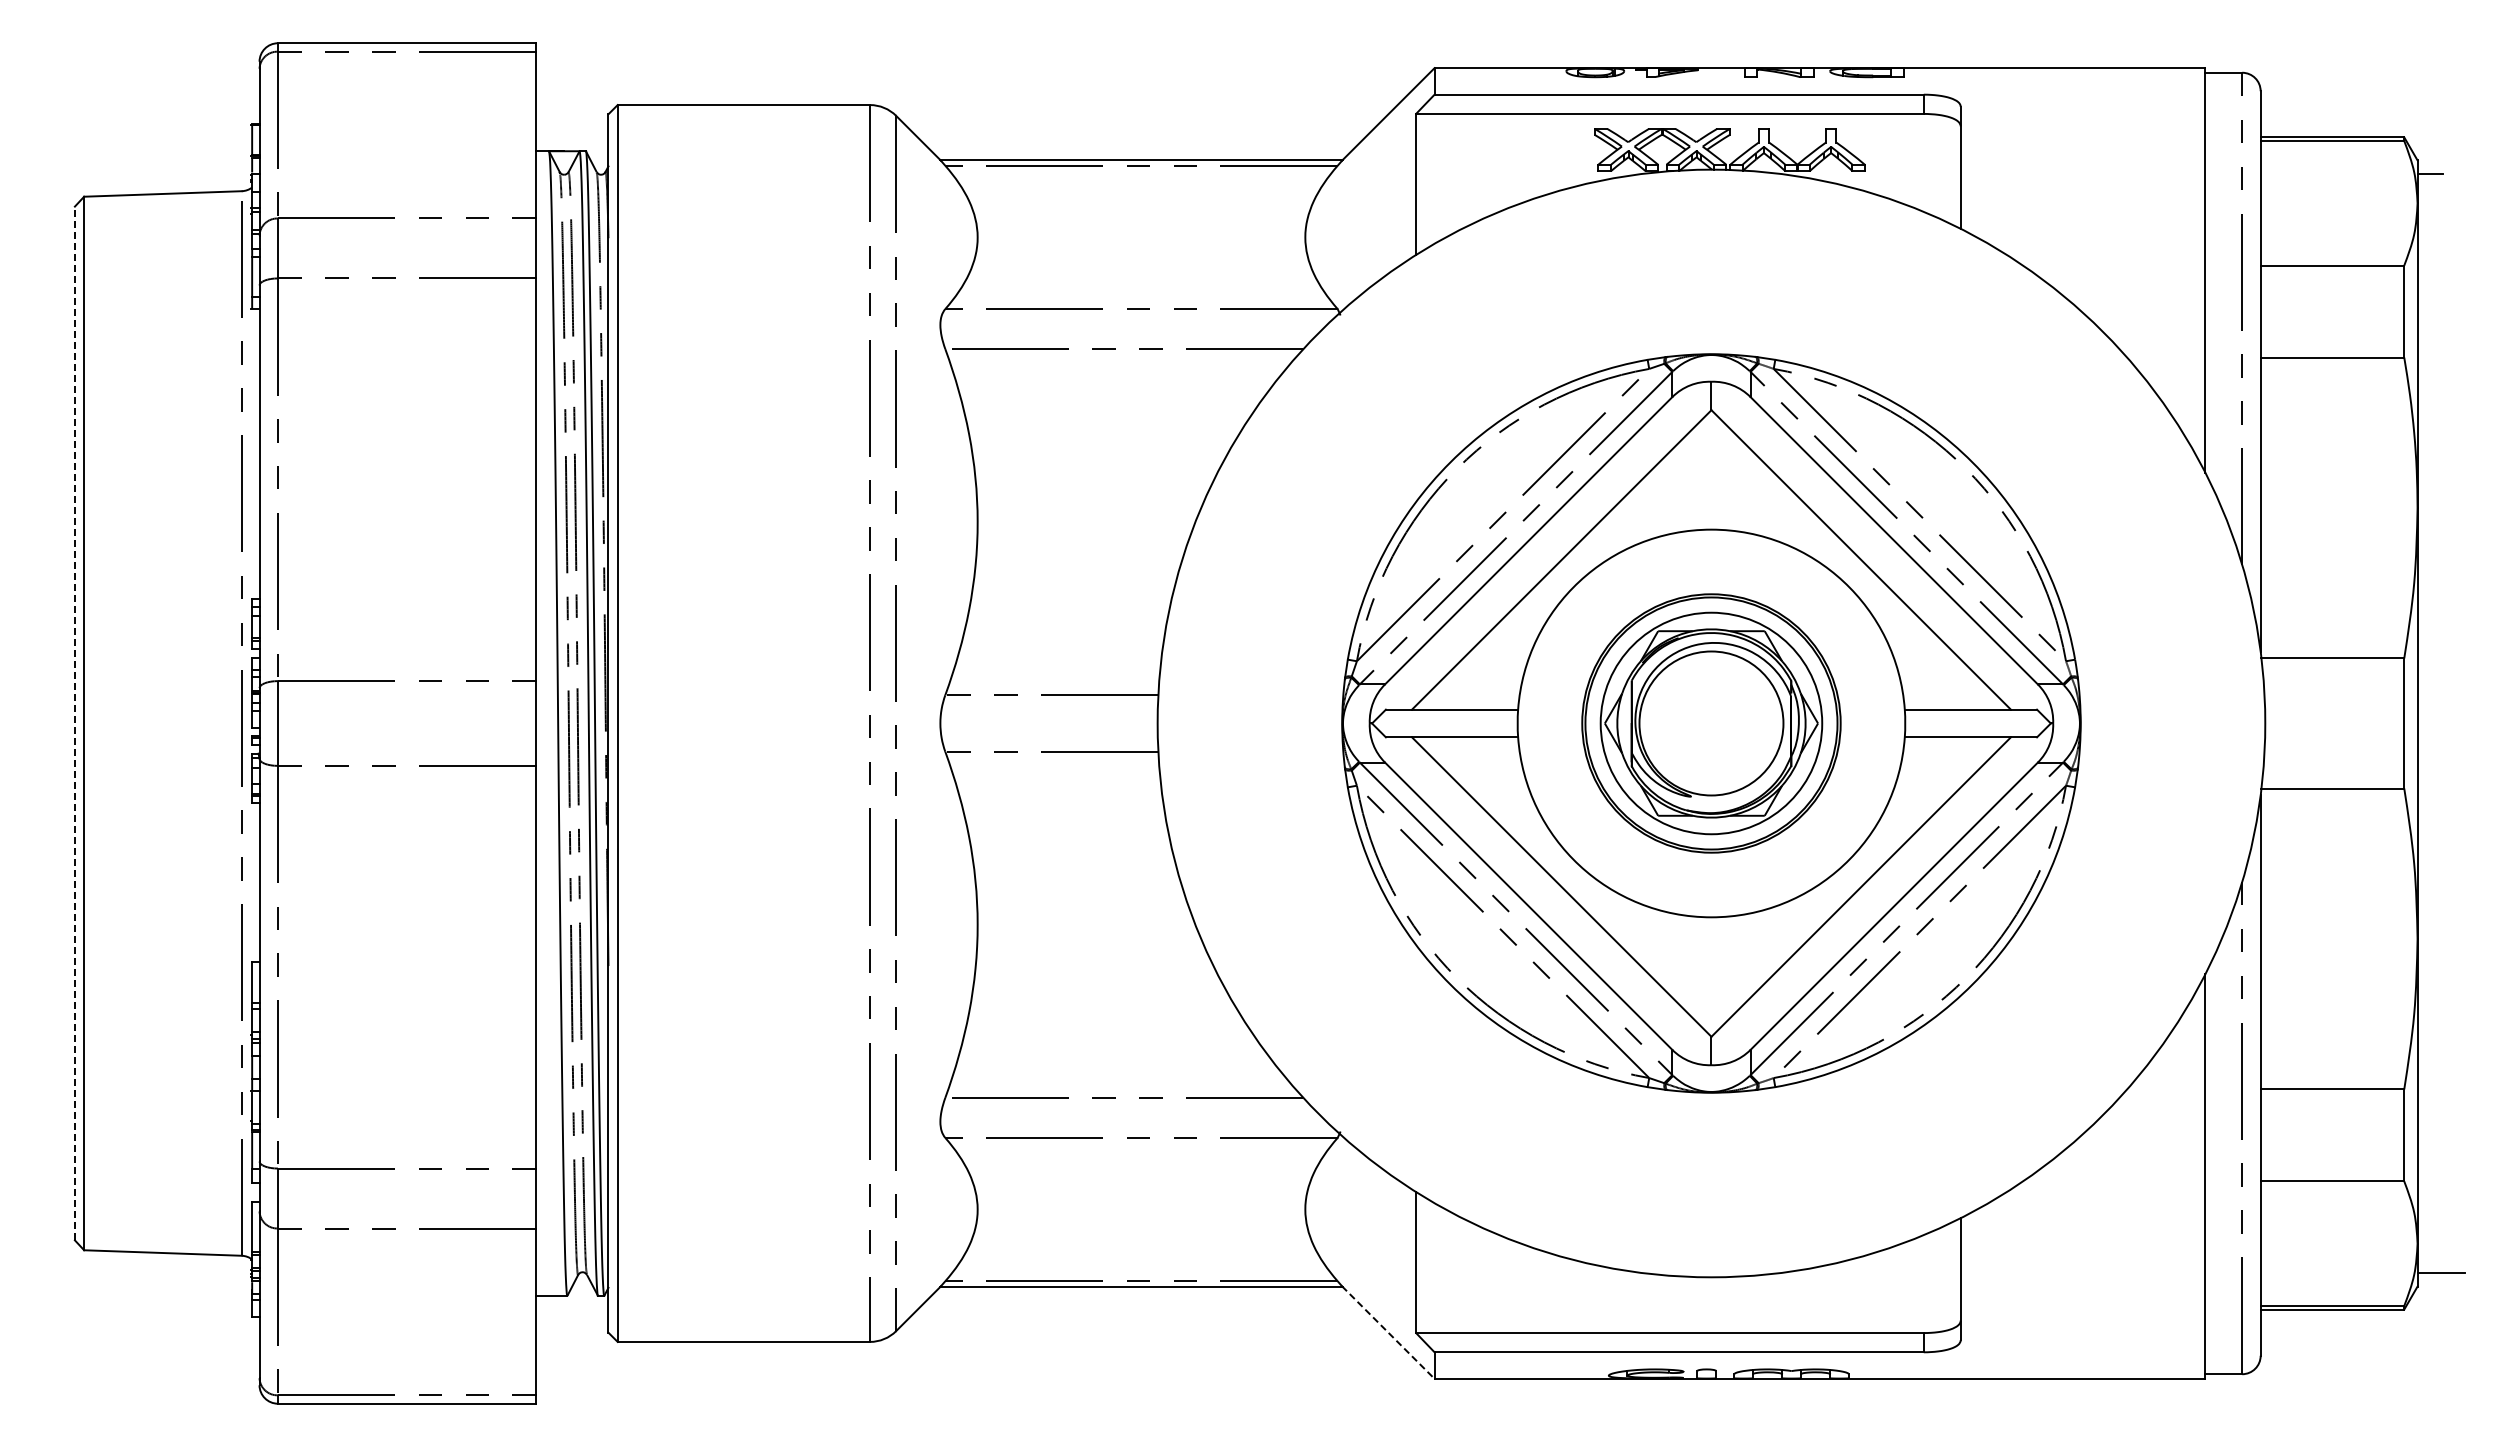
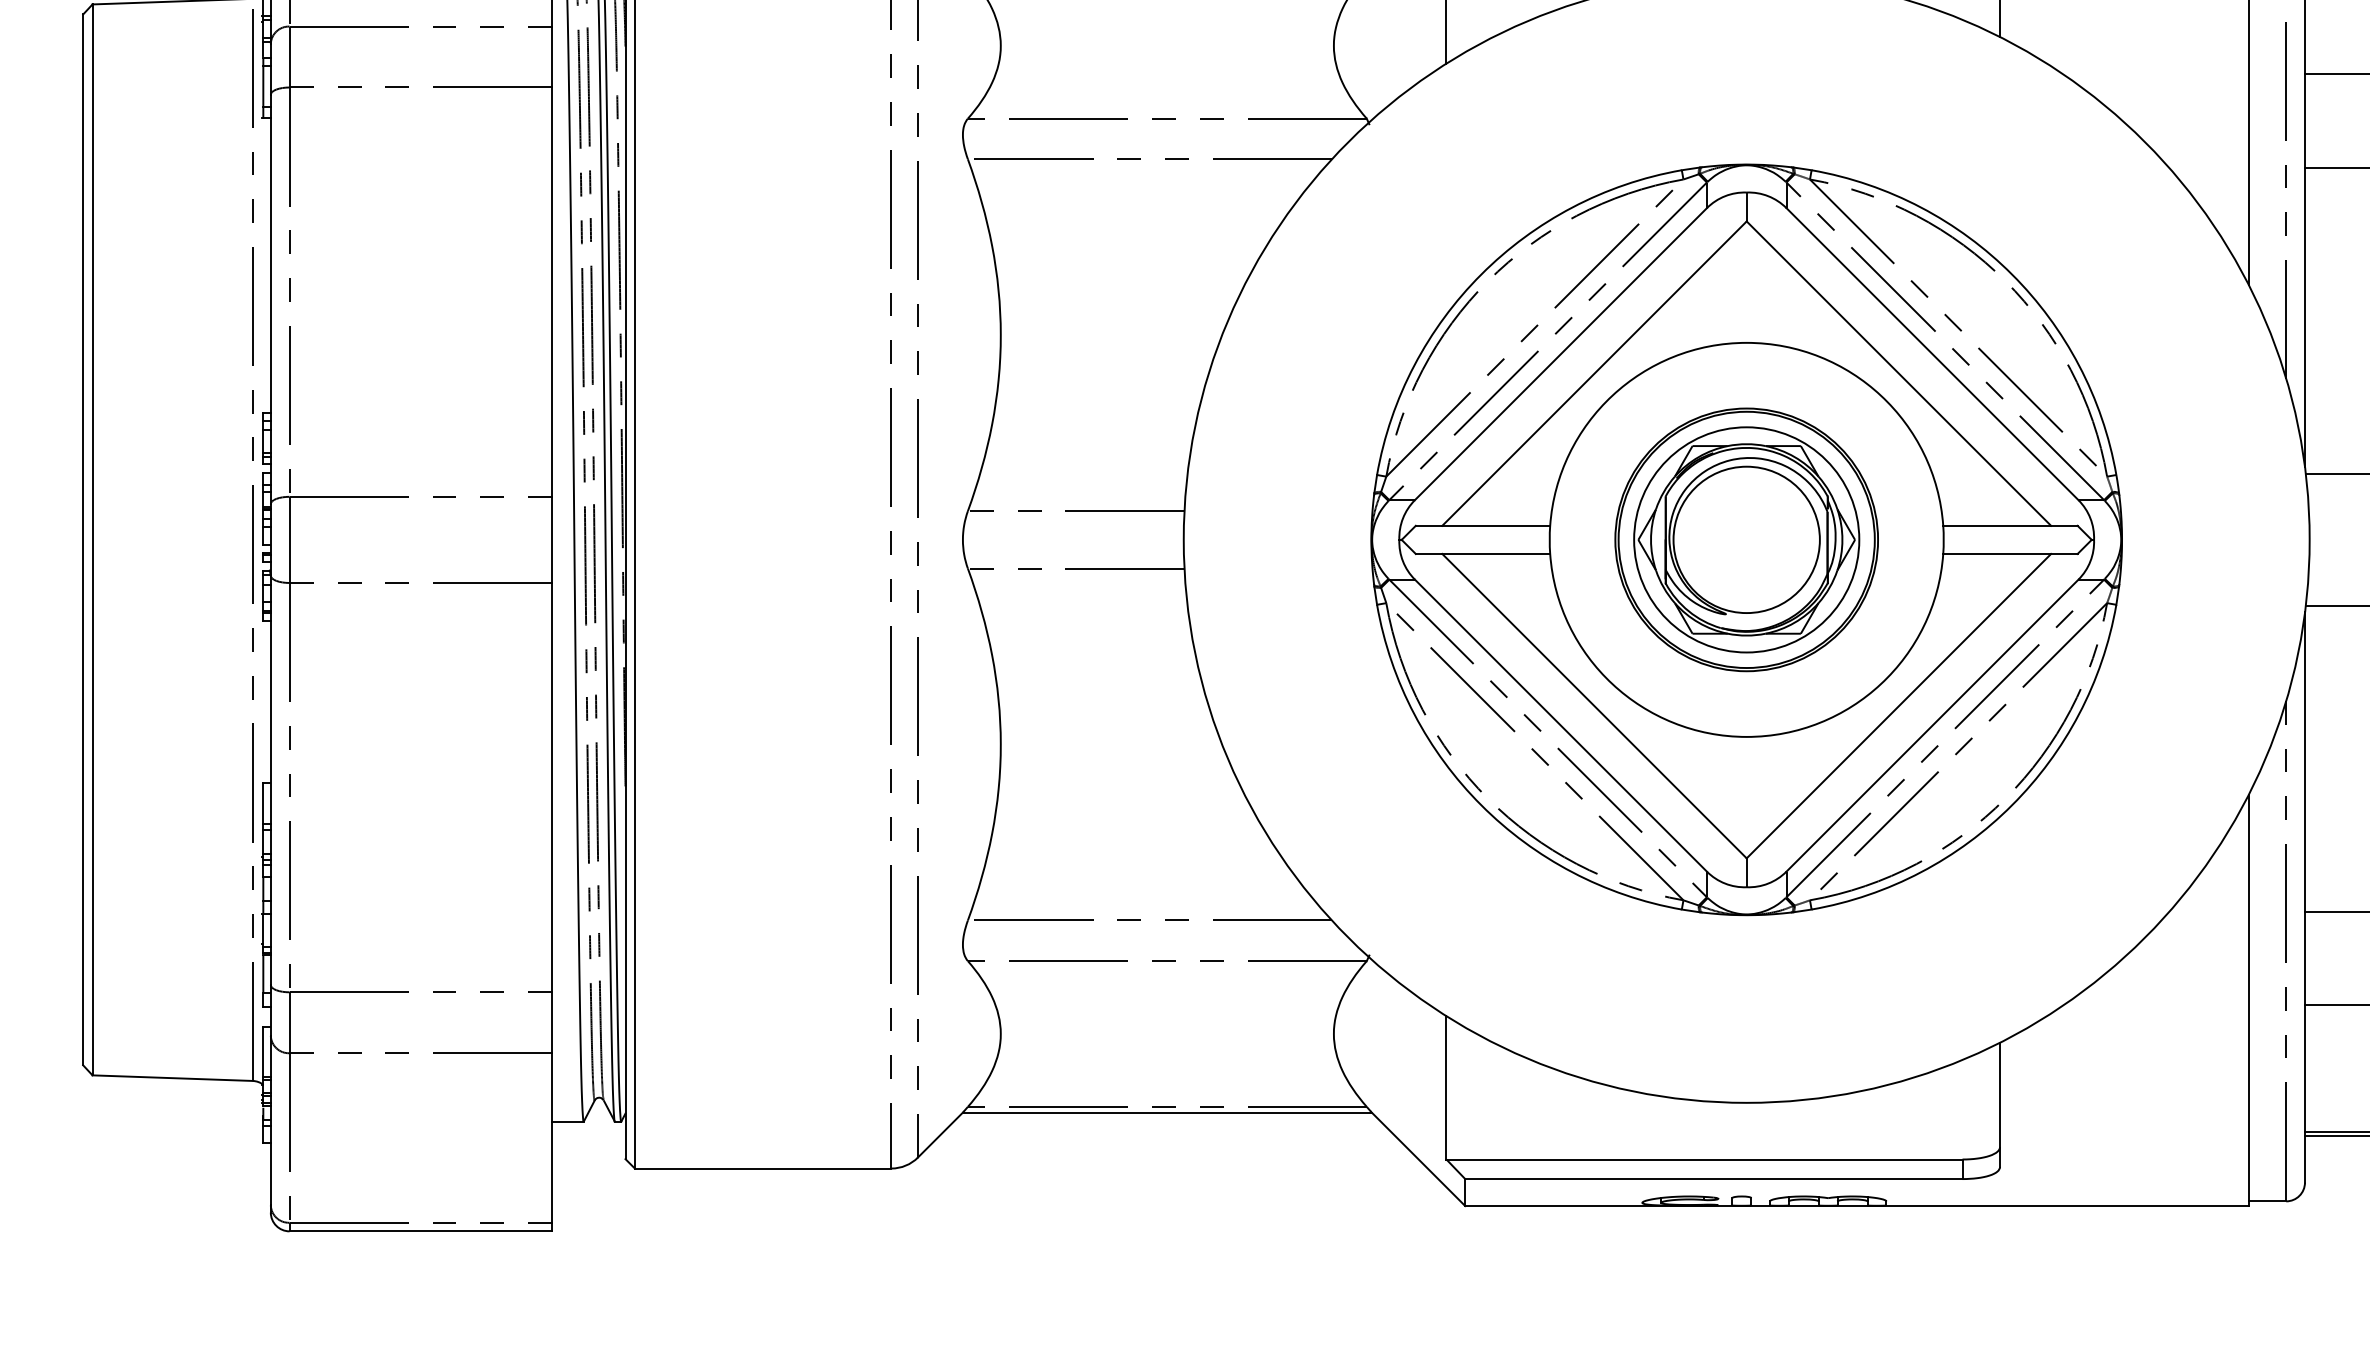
line: (74, 723) -> (82, 539), dashed -> solid
line: (1388, 1332) -> (1418, 1158), dashed -> solid

